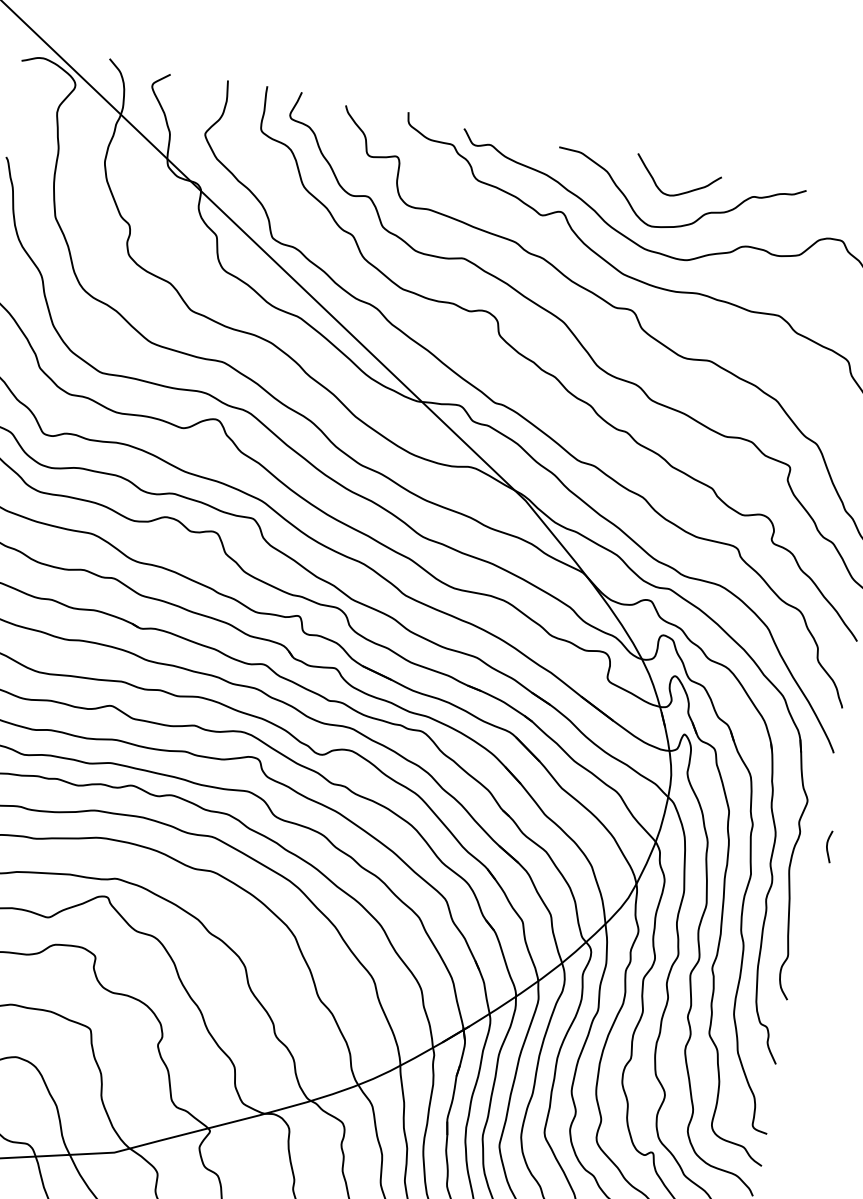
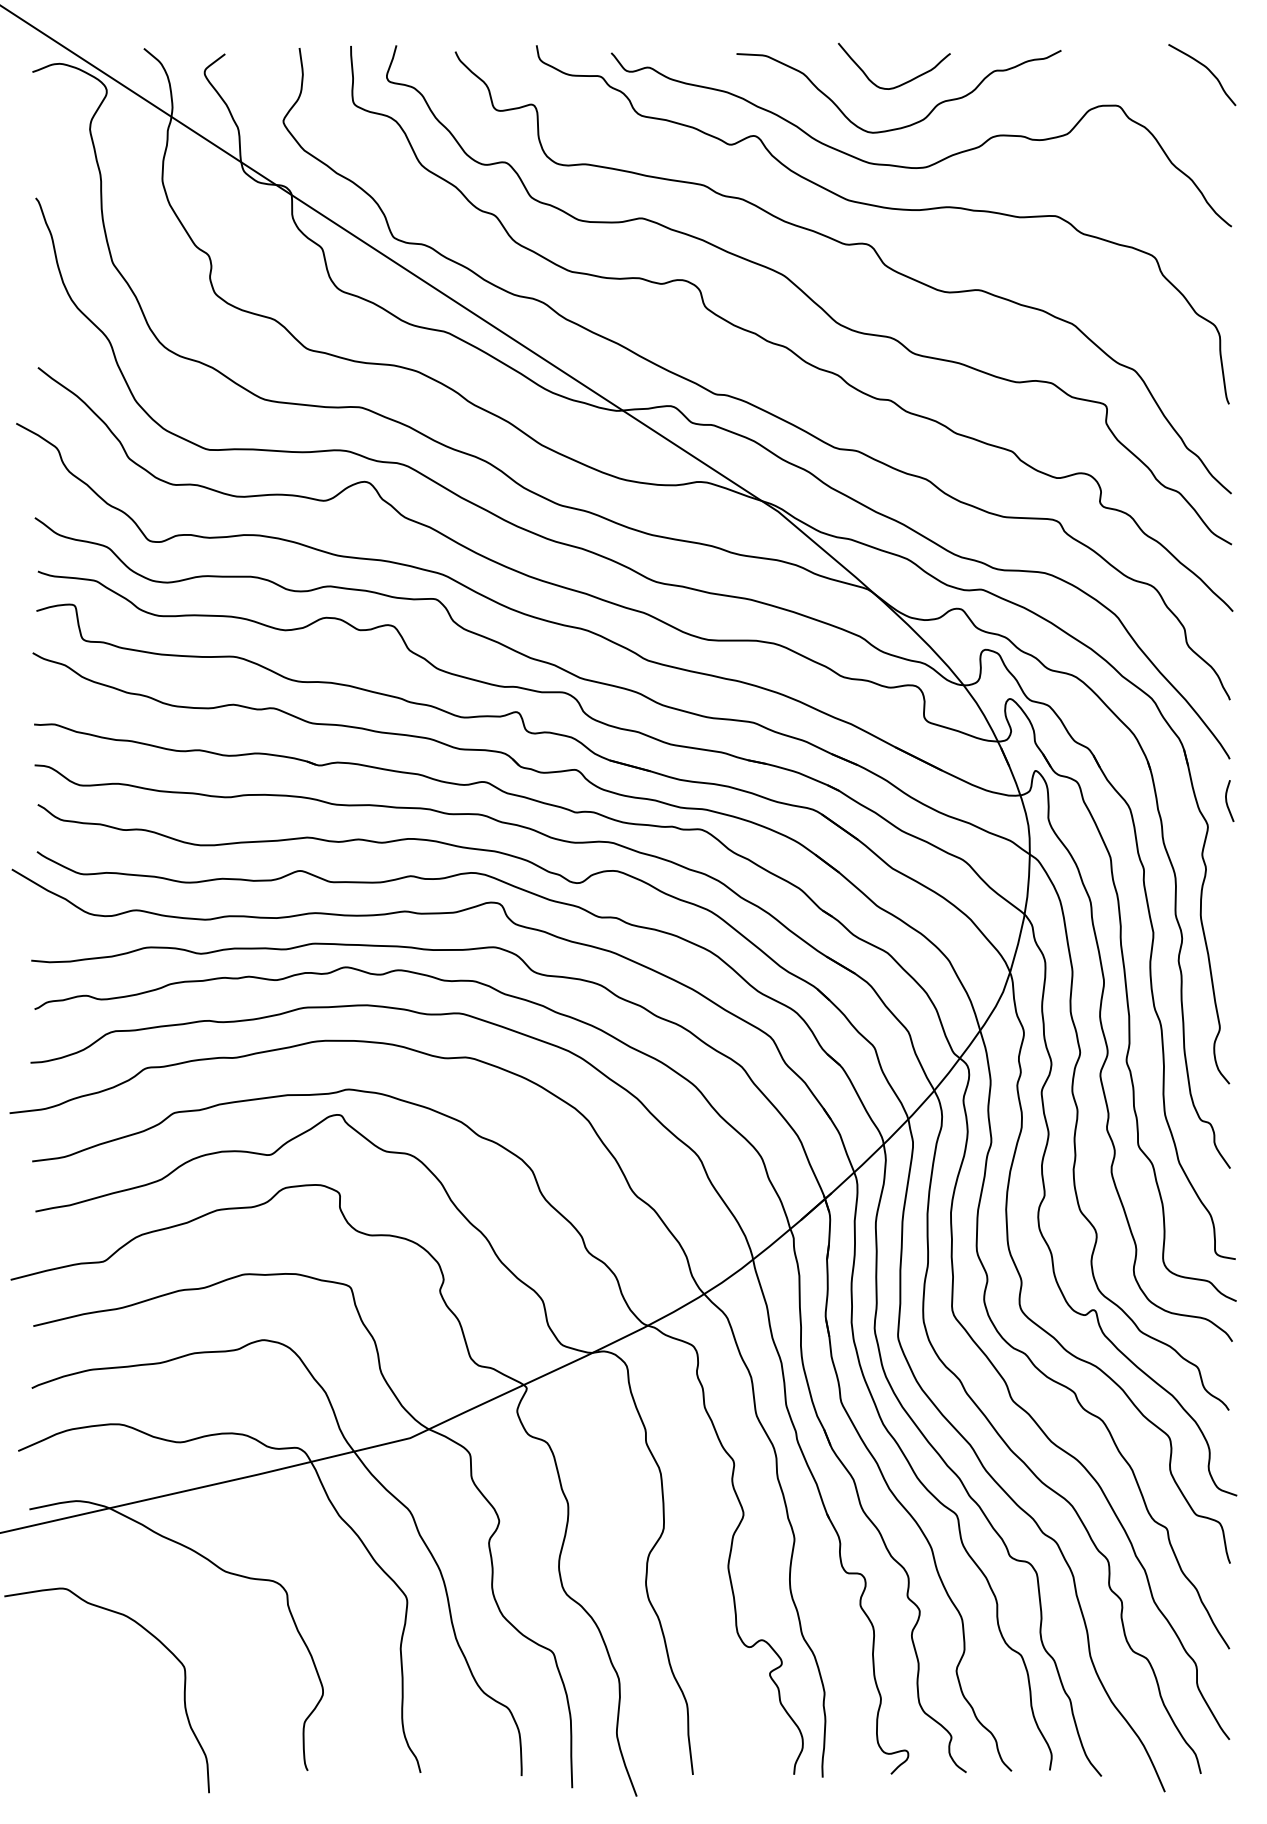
curve: (827, 845) -> (1227, 800), moved

